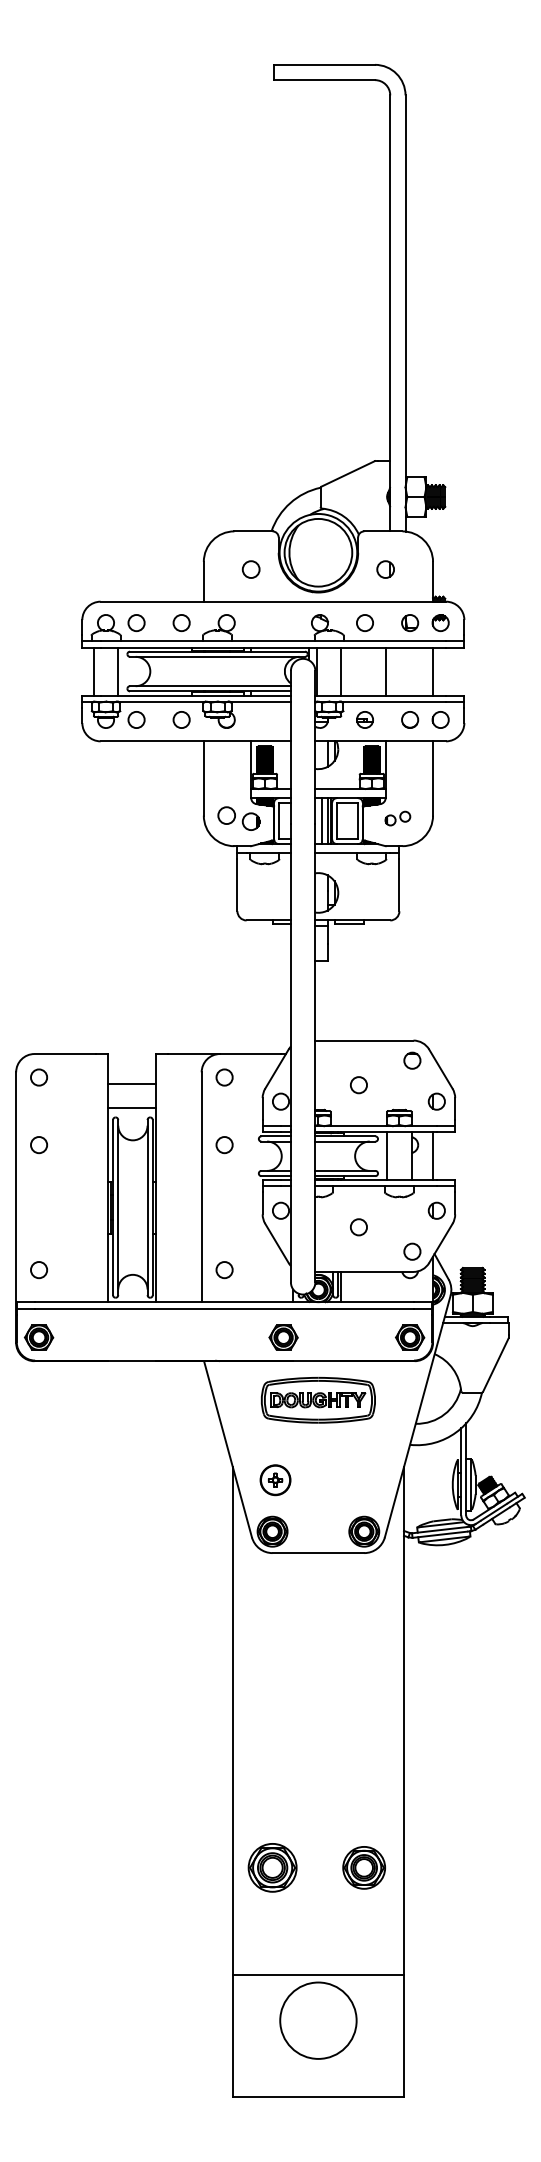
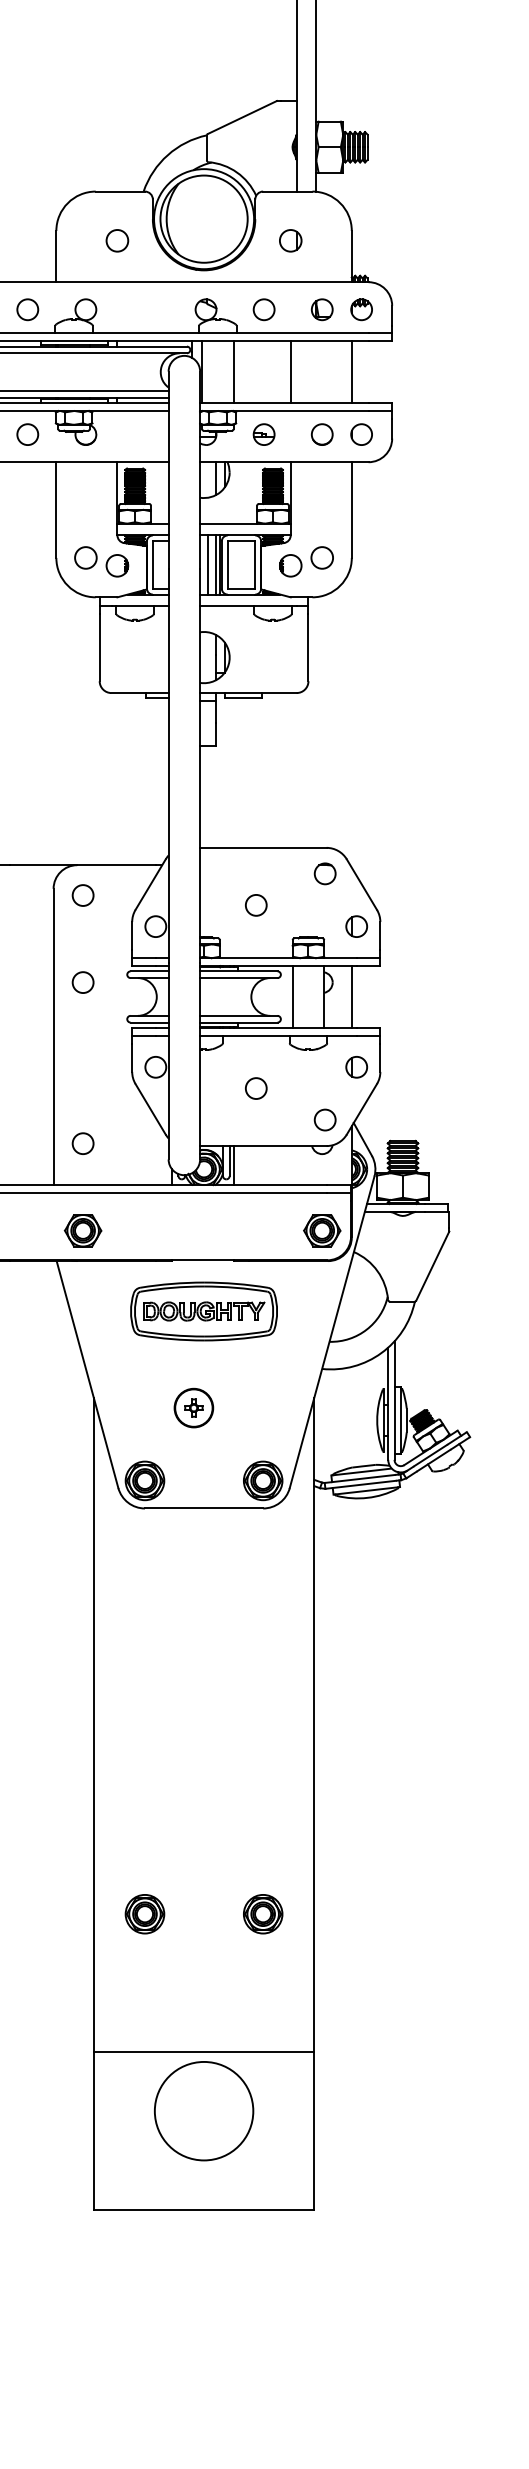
part: (397, 818) -> (305, 561), size x1.67
part: (283, 1337) -> (83, 1230), moved
part: (275, 1480) -> (193, 1408), moved
part: (272, 1867) -> (144, 1913), size x0.62
part: (364, 1867) -> (263, 1913), size x0.71

